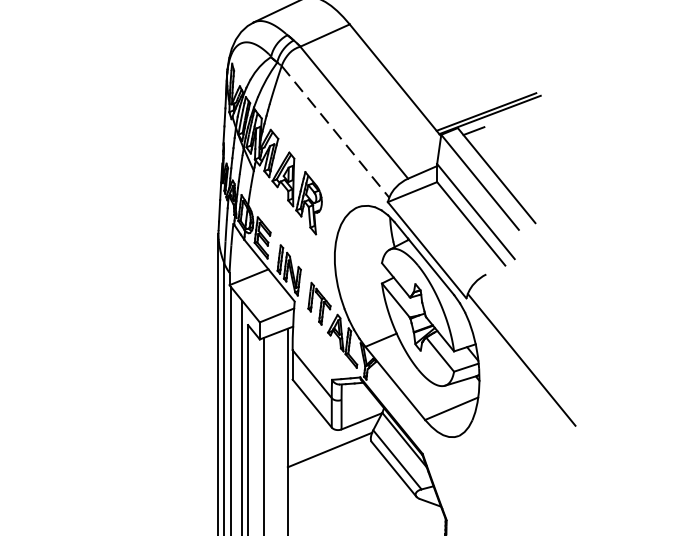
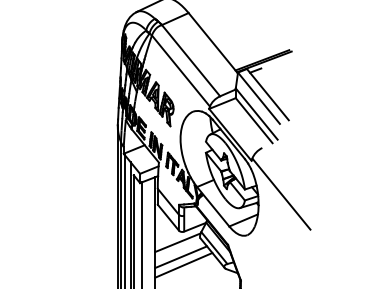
line: (334, 132) -> (180, 71), dashed -> solid
line: (336, 477) -> (181, 257), added
line: (340, 490) -> (183, 264), added

